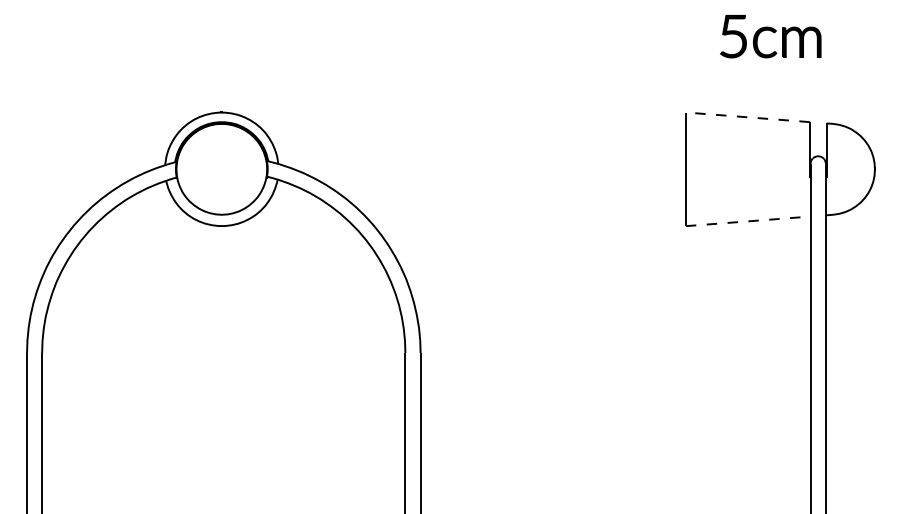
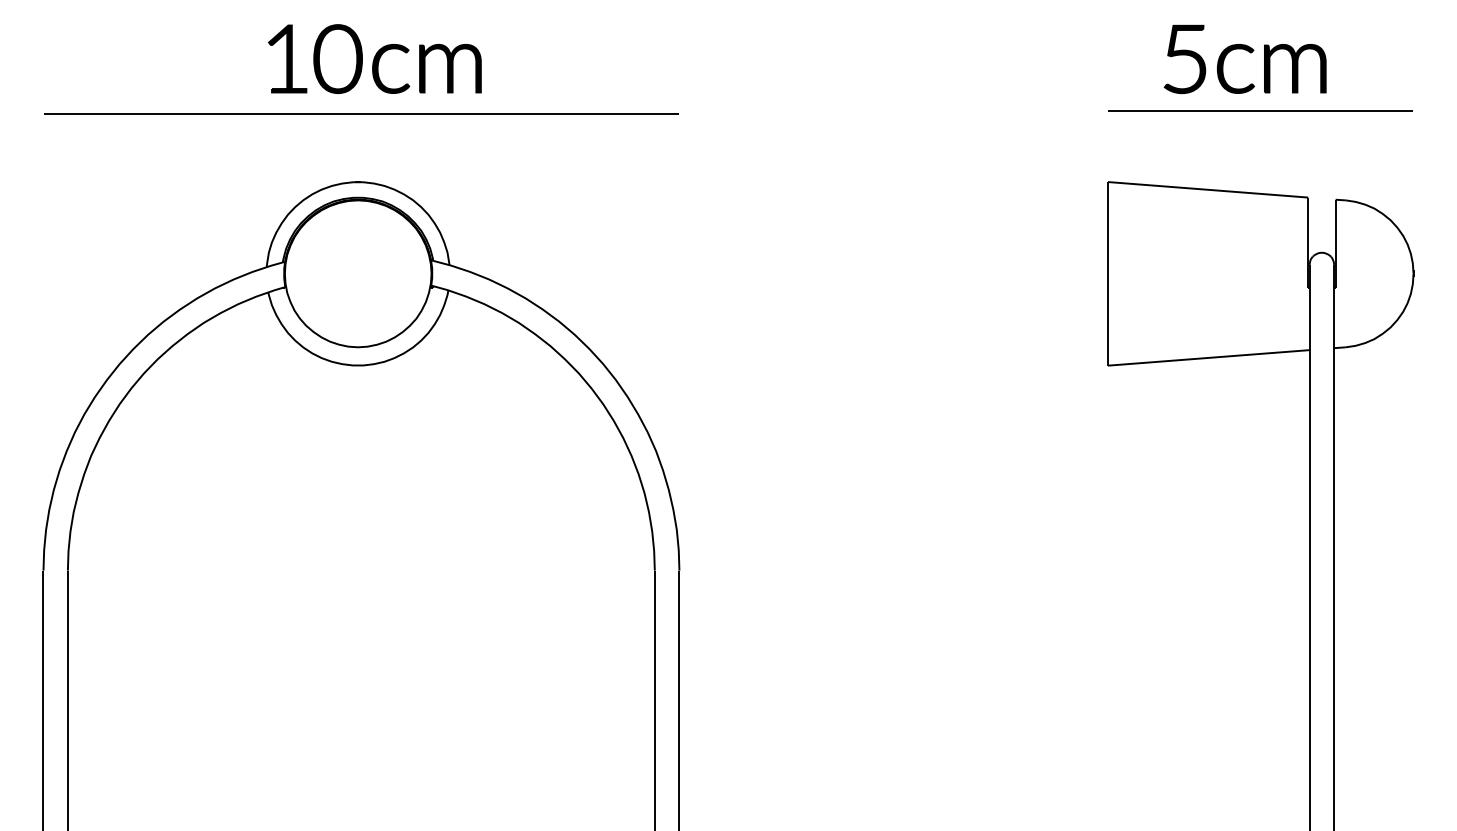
part: (231, 36) -> (373, 59), added
line: (780, 68) -> (1260, 110), added
line: (223, 69) -> (360, 112), added
line: (747, 117) -> (1207, 190), dashed -> solid
line: (748, 221) -> (1209, 358), dashed -> solid

